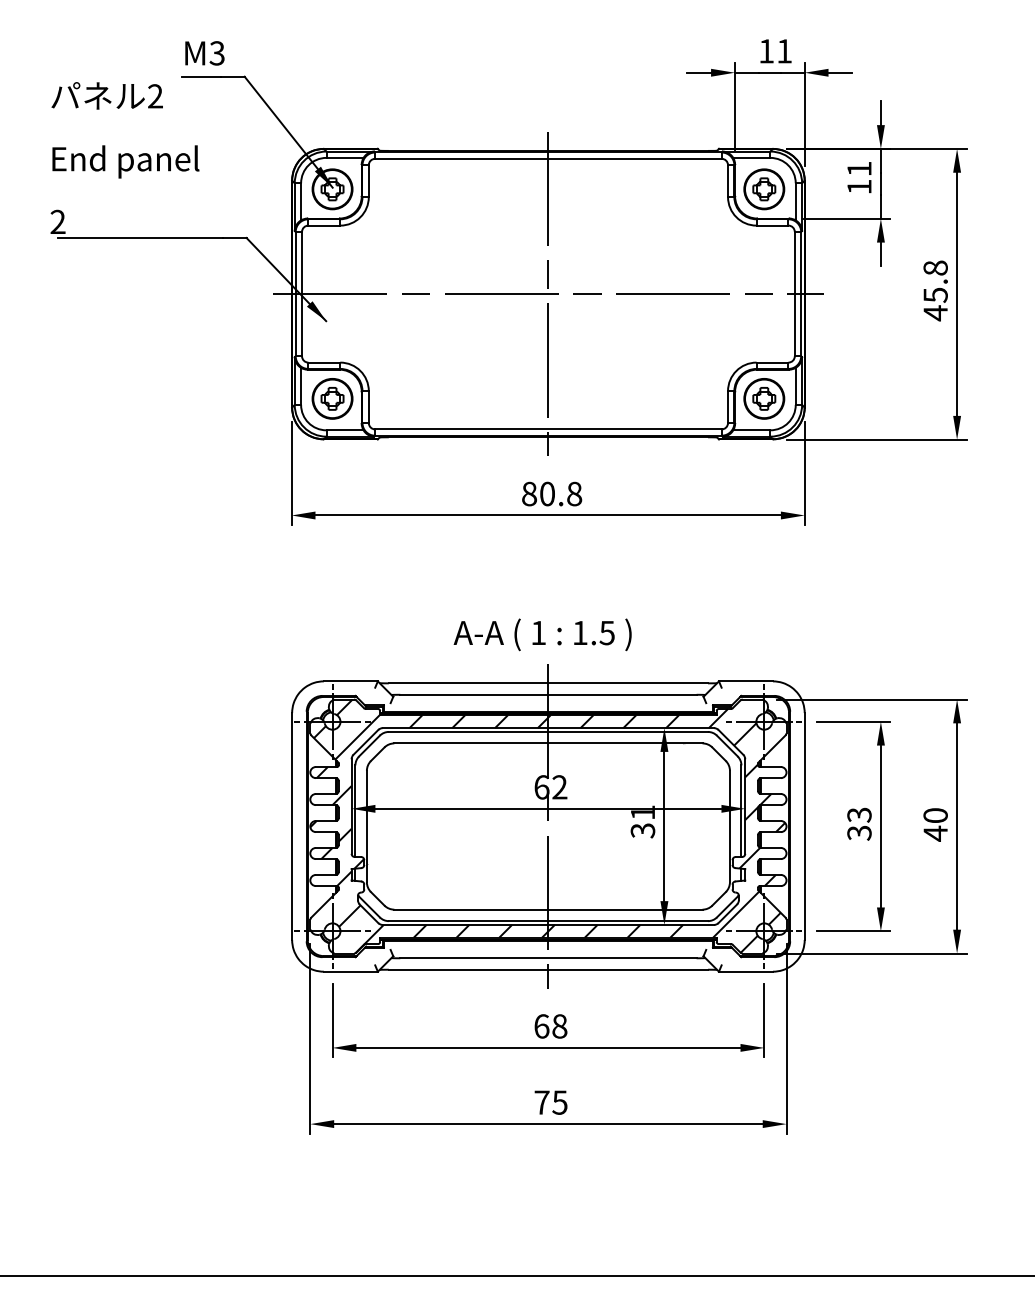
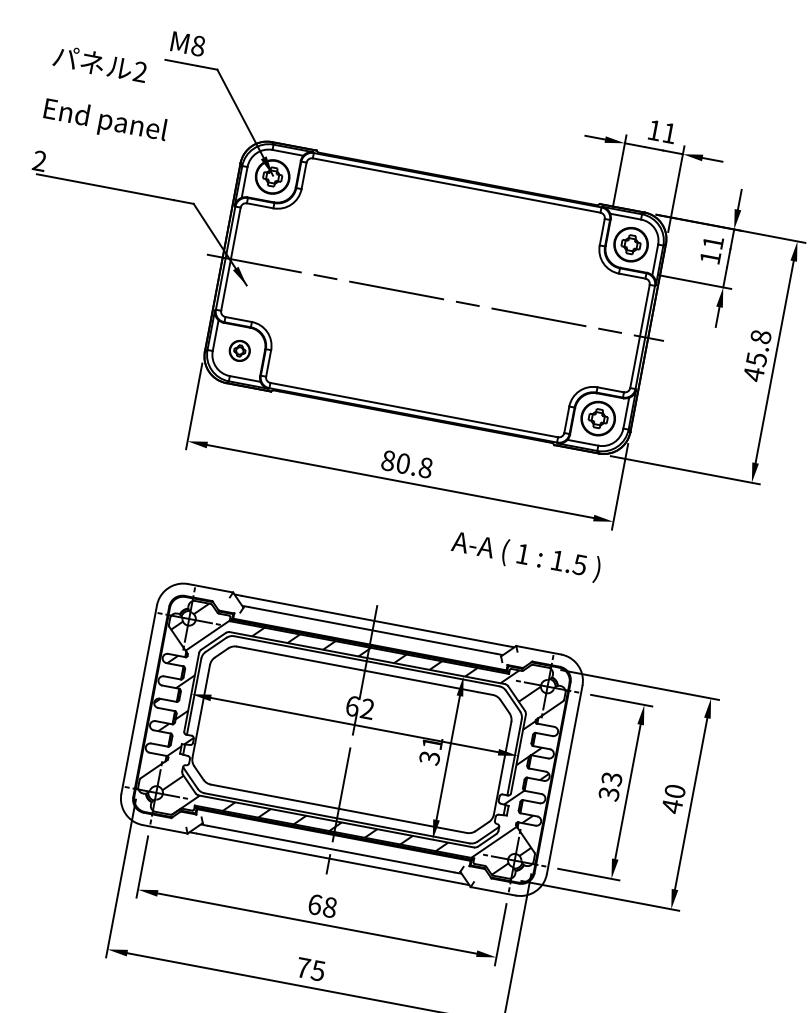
text: (216, 53) -> (197, 46), M3 -> M8
line: (548, 293) -> (435, 297), removed
part: (332, 398) -> (239, 350), size x0.6
text: (542, 634) -> (526, 555), moved

